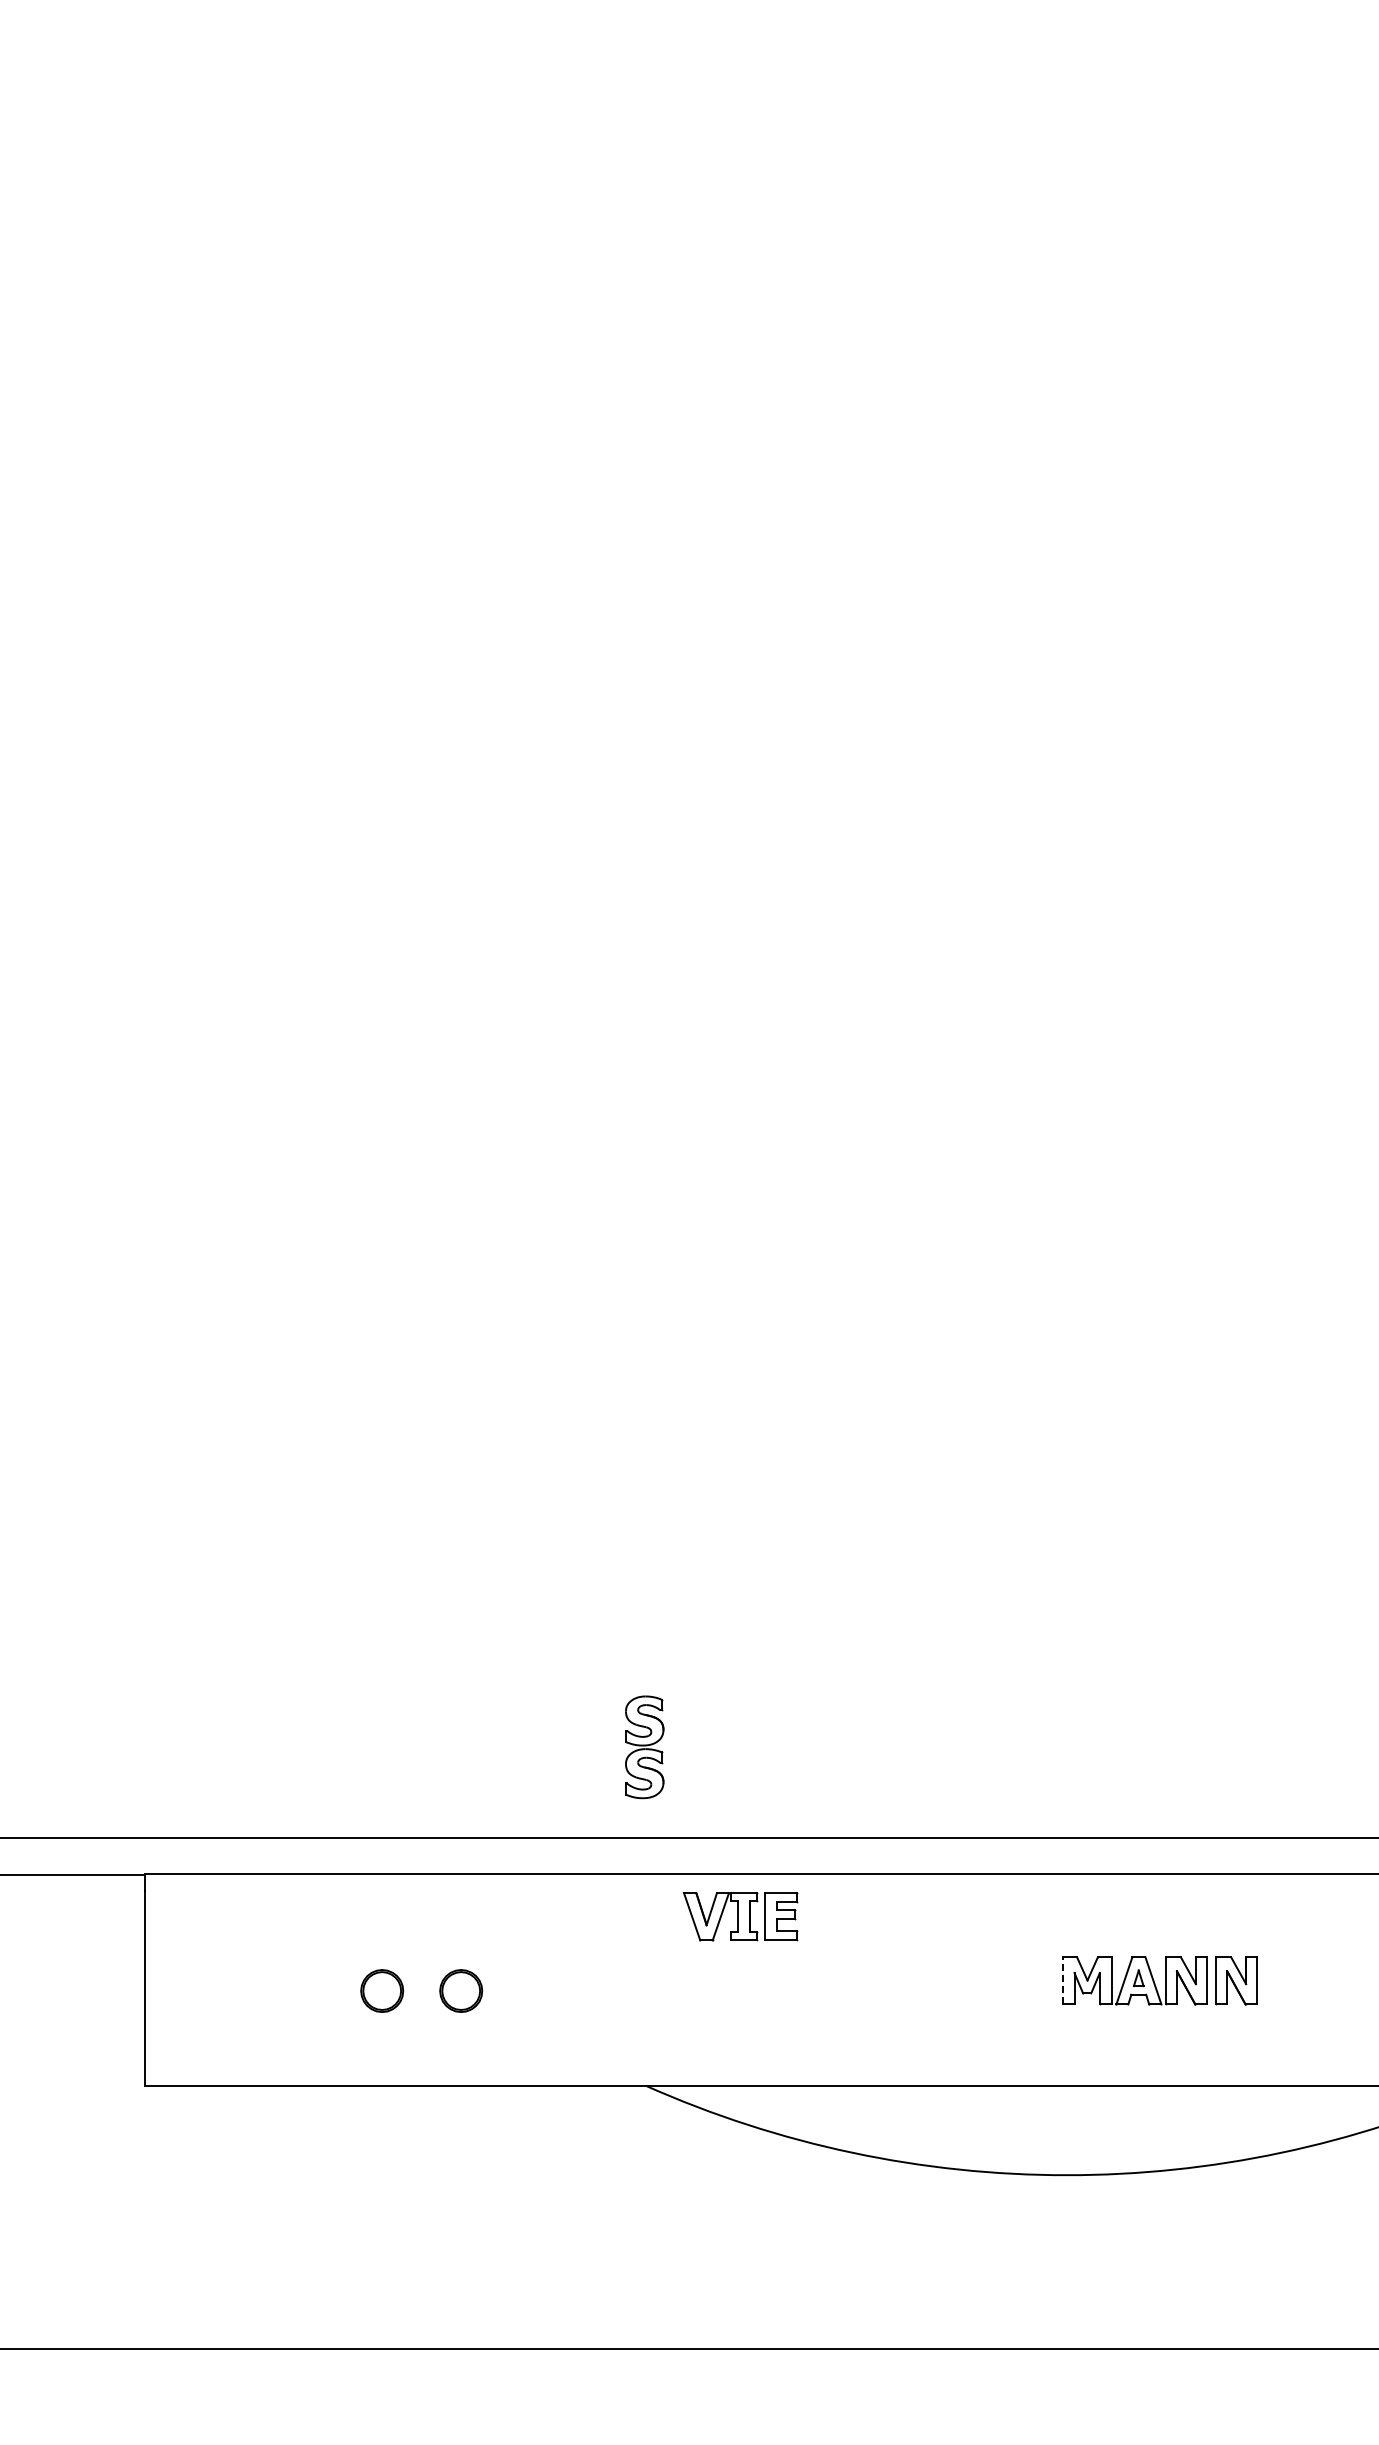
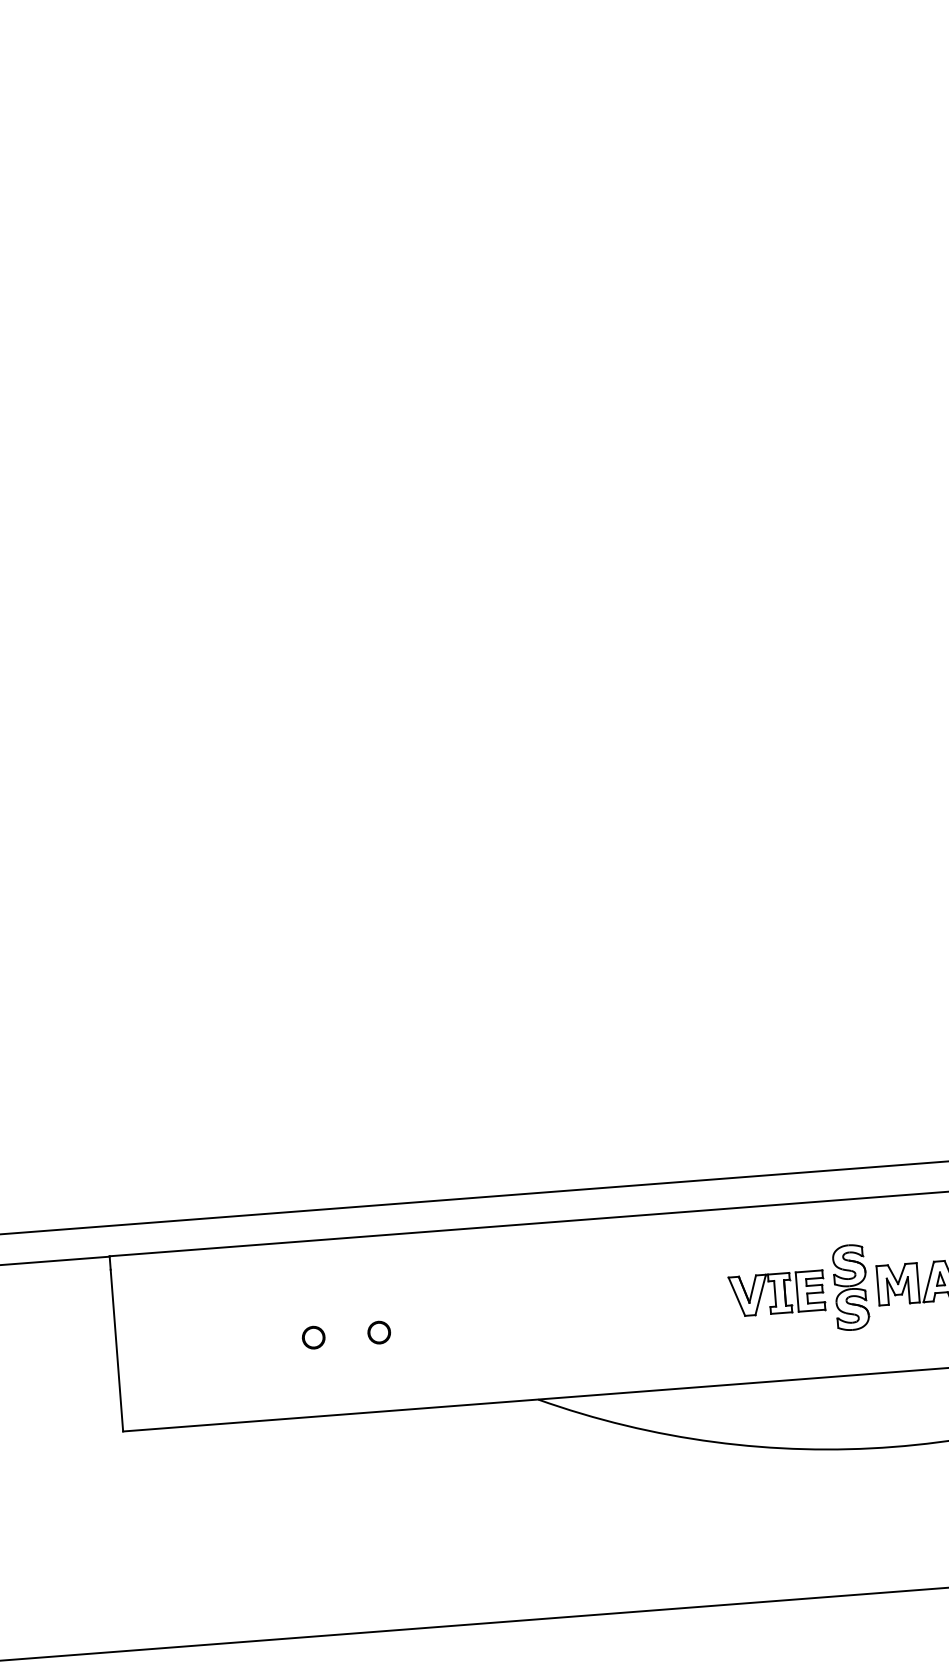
part: (645, 1747) -> (851, 1287), moved
part: (740, 1916) -> (776, 1293), moved
line: (1063, 1980) -> (878, 1285), dashed -> solid
part: (382, 1990) -> (313, 1337), size x0.62
part: (461, 1990) -> (379, 1332), size x0.62

